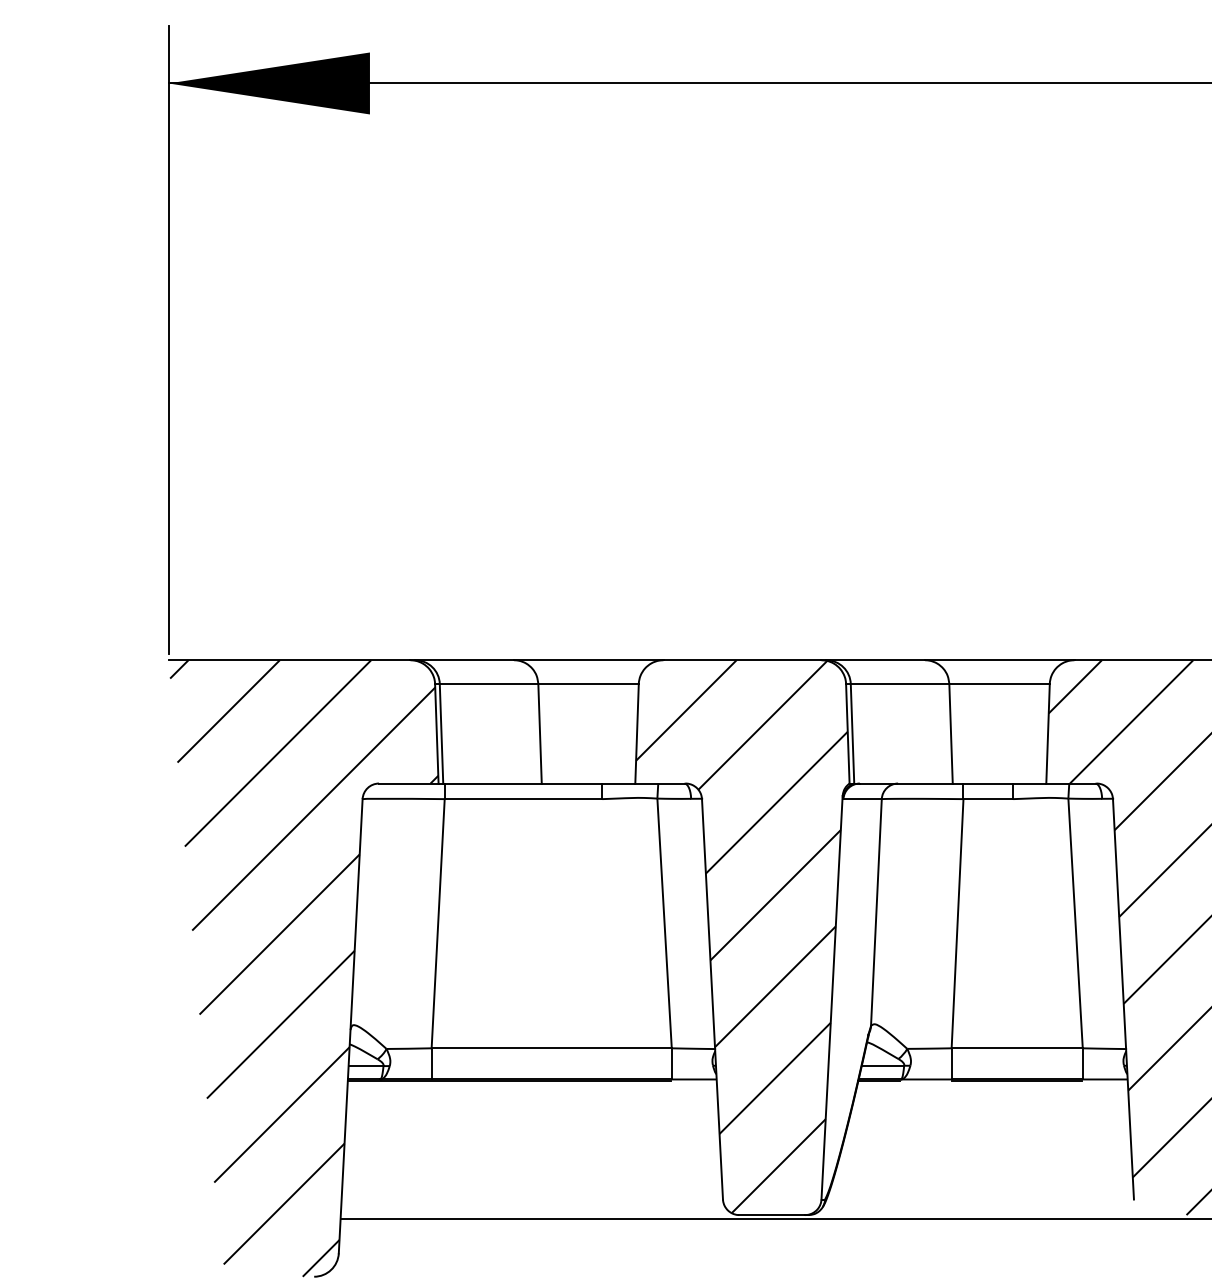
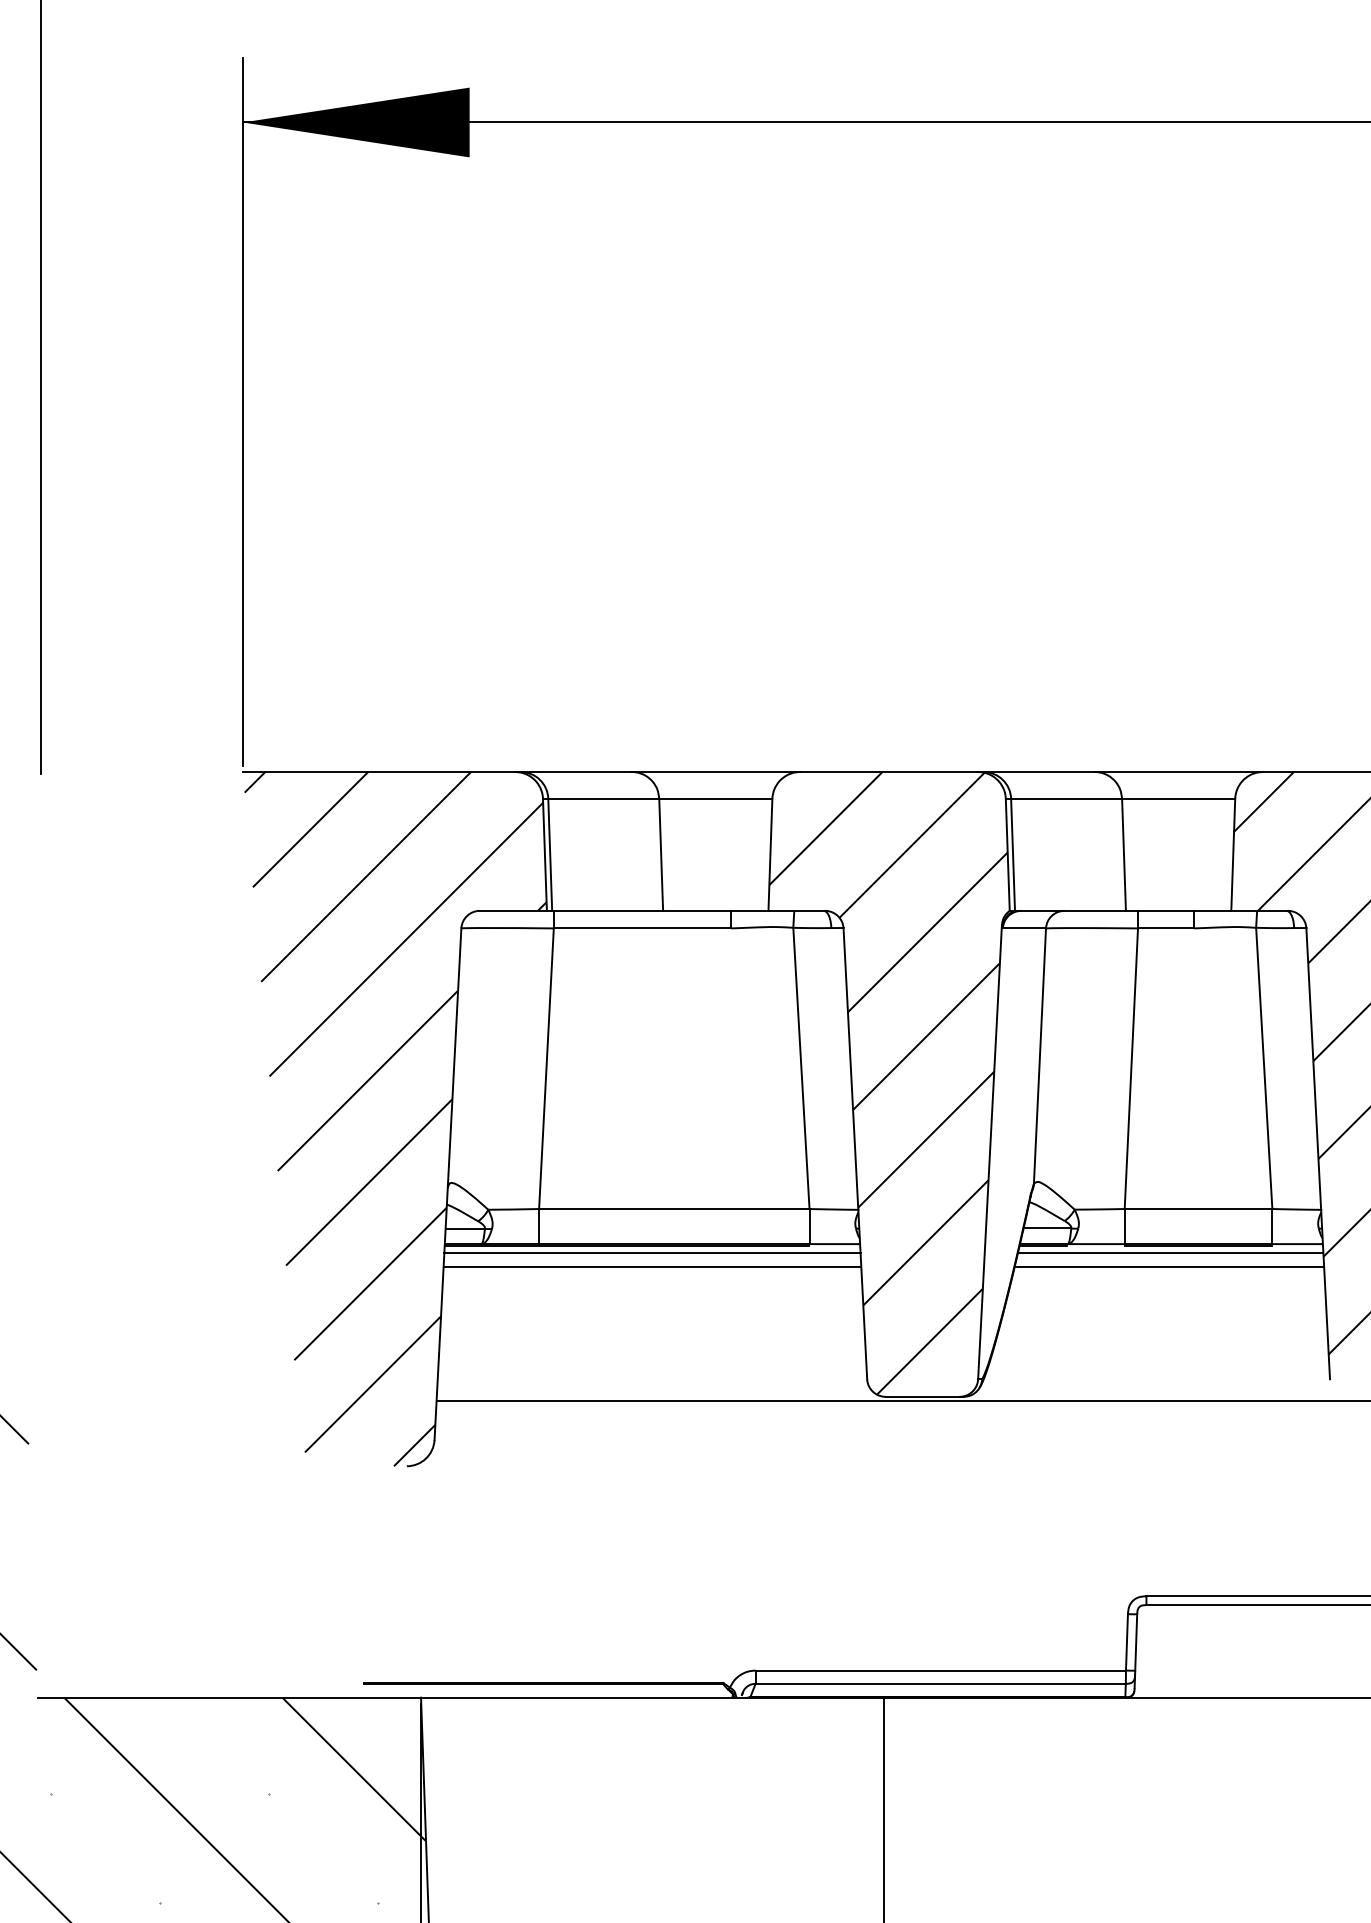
line: (532, 1087) -> (652, 1253), added
line: (992, 1087) -> (1170, 1253), added
line: (532, 1099) -> (652, 1266), added
line: (991, 1099) -> (1169, 1266), added

